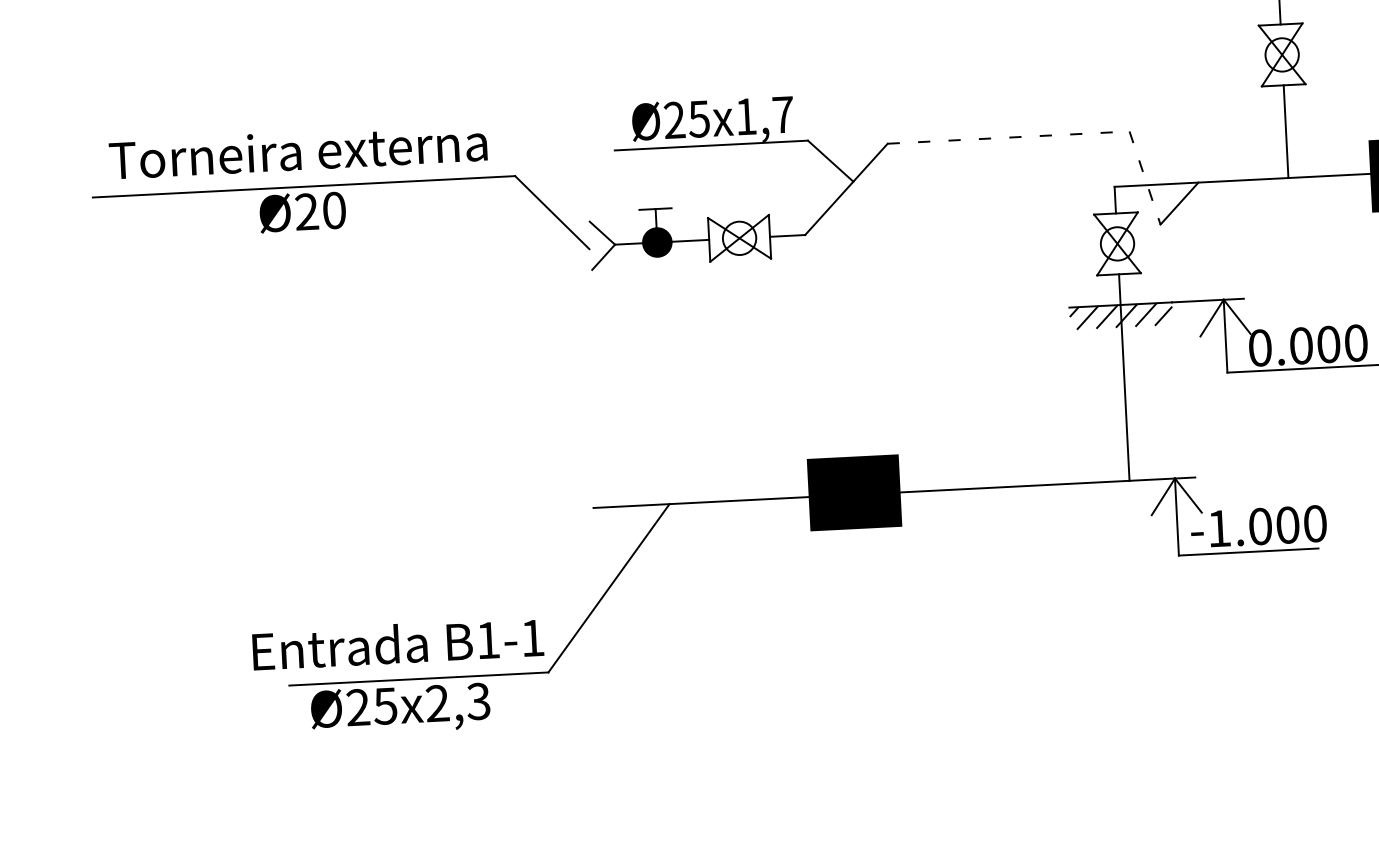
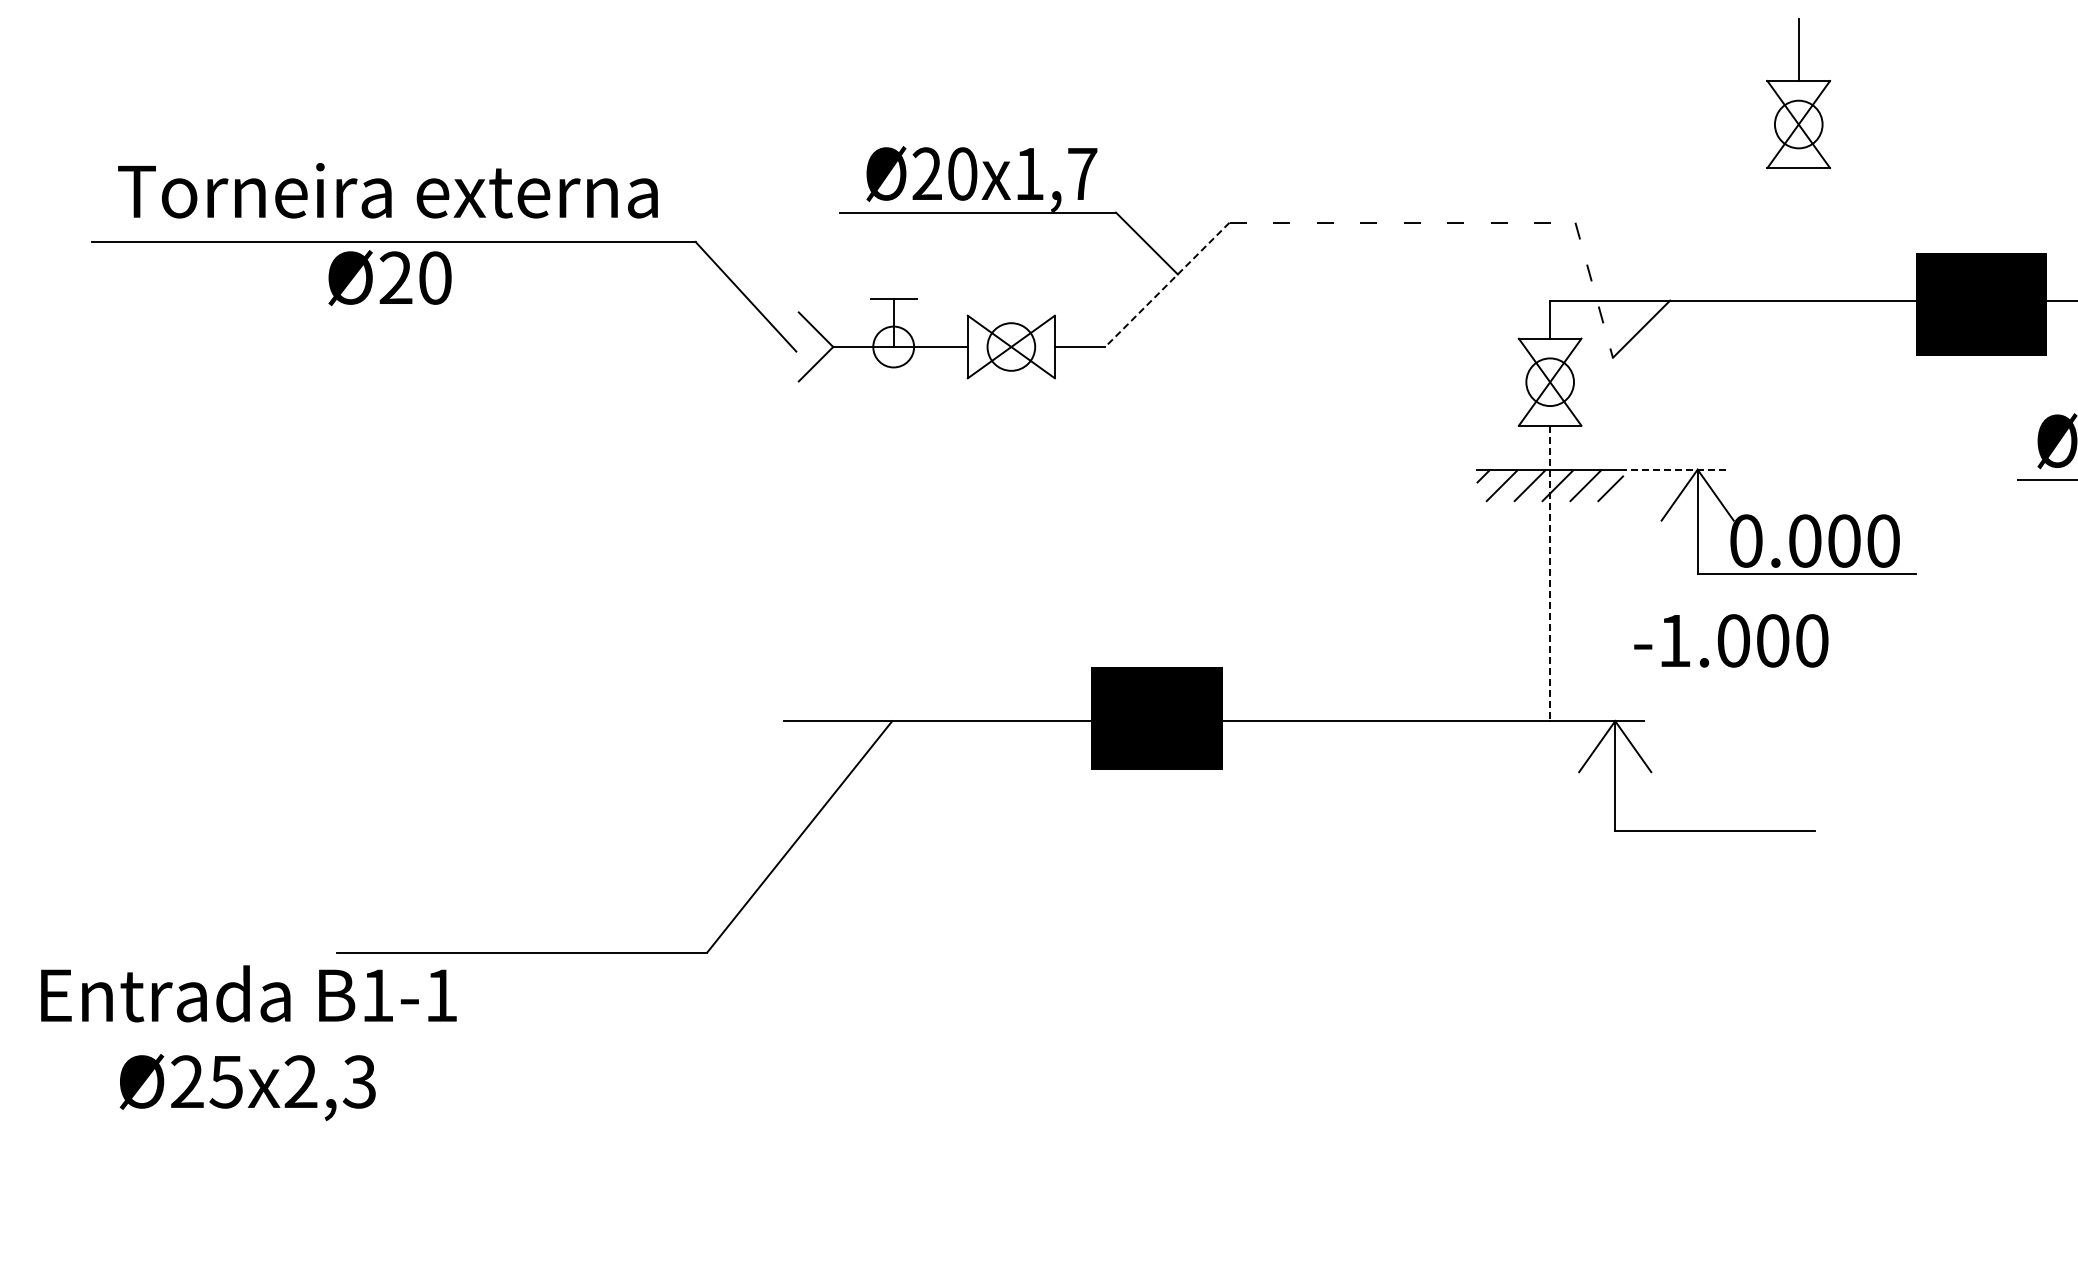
text: (699, 118) -> (962, 173), Ø25 -> Ø20
line: (1285, 131) -> (1798, 234), removed
line: (846, 189) -> (1167, 284), solid -> dashed
fill: (657, 242) -> (893, 346), removed
line: (1207, 300) -> (1674, 469), solid -> dashed
line: (1124, 377) -> (1550, 573), solid -> dashed
text: (1258, 526) -> (1731, 640), moved
text: (399, 677) -> (248, 1042), moved

